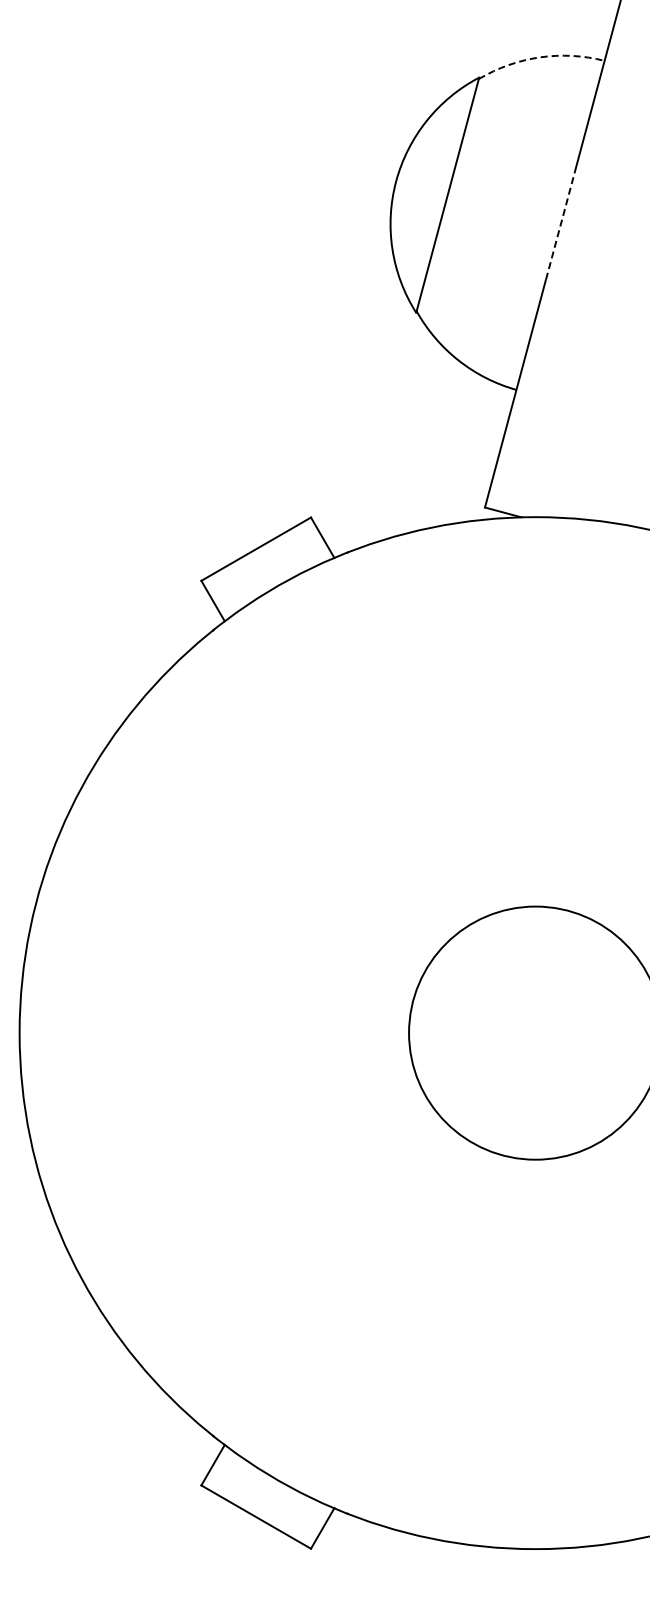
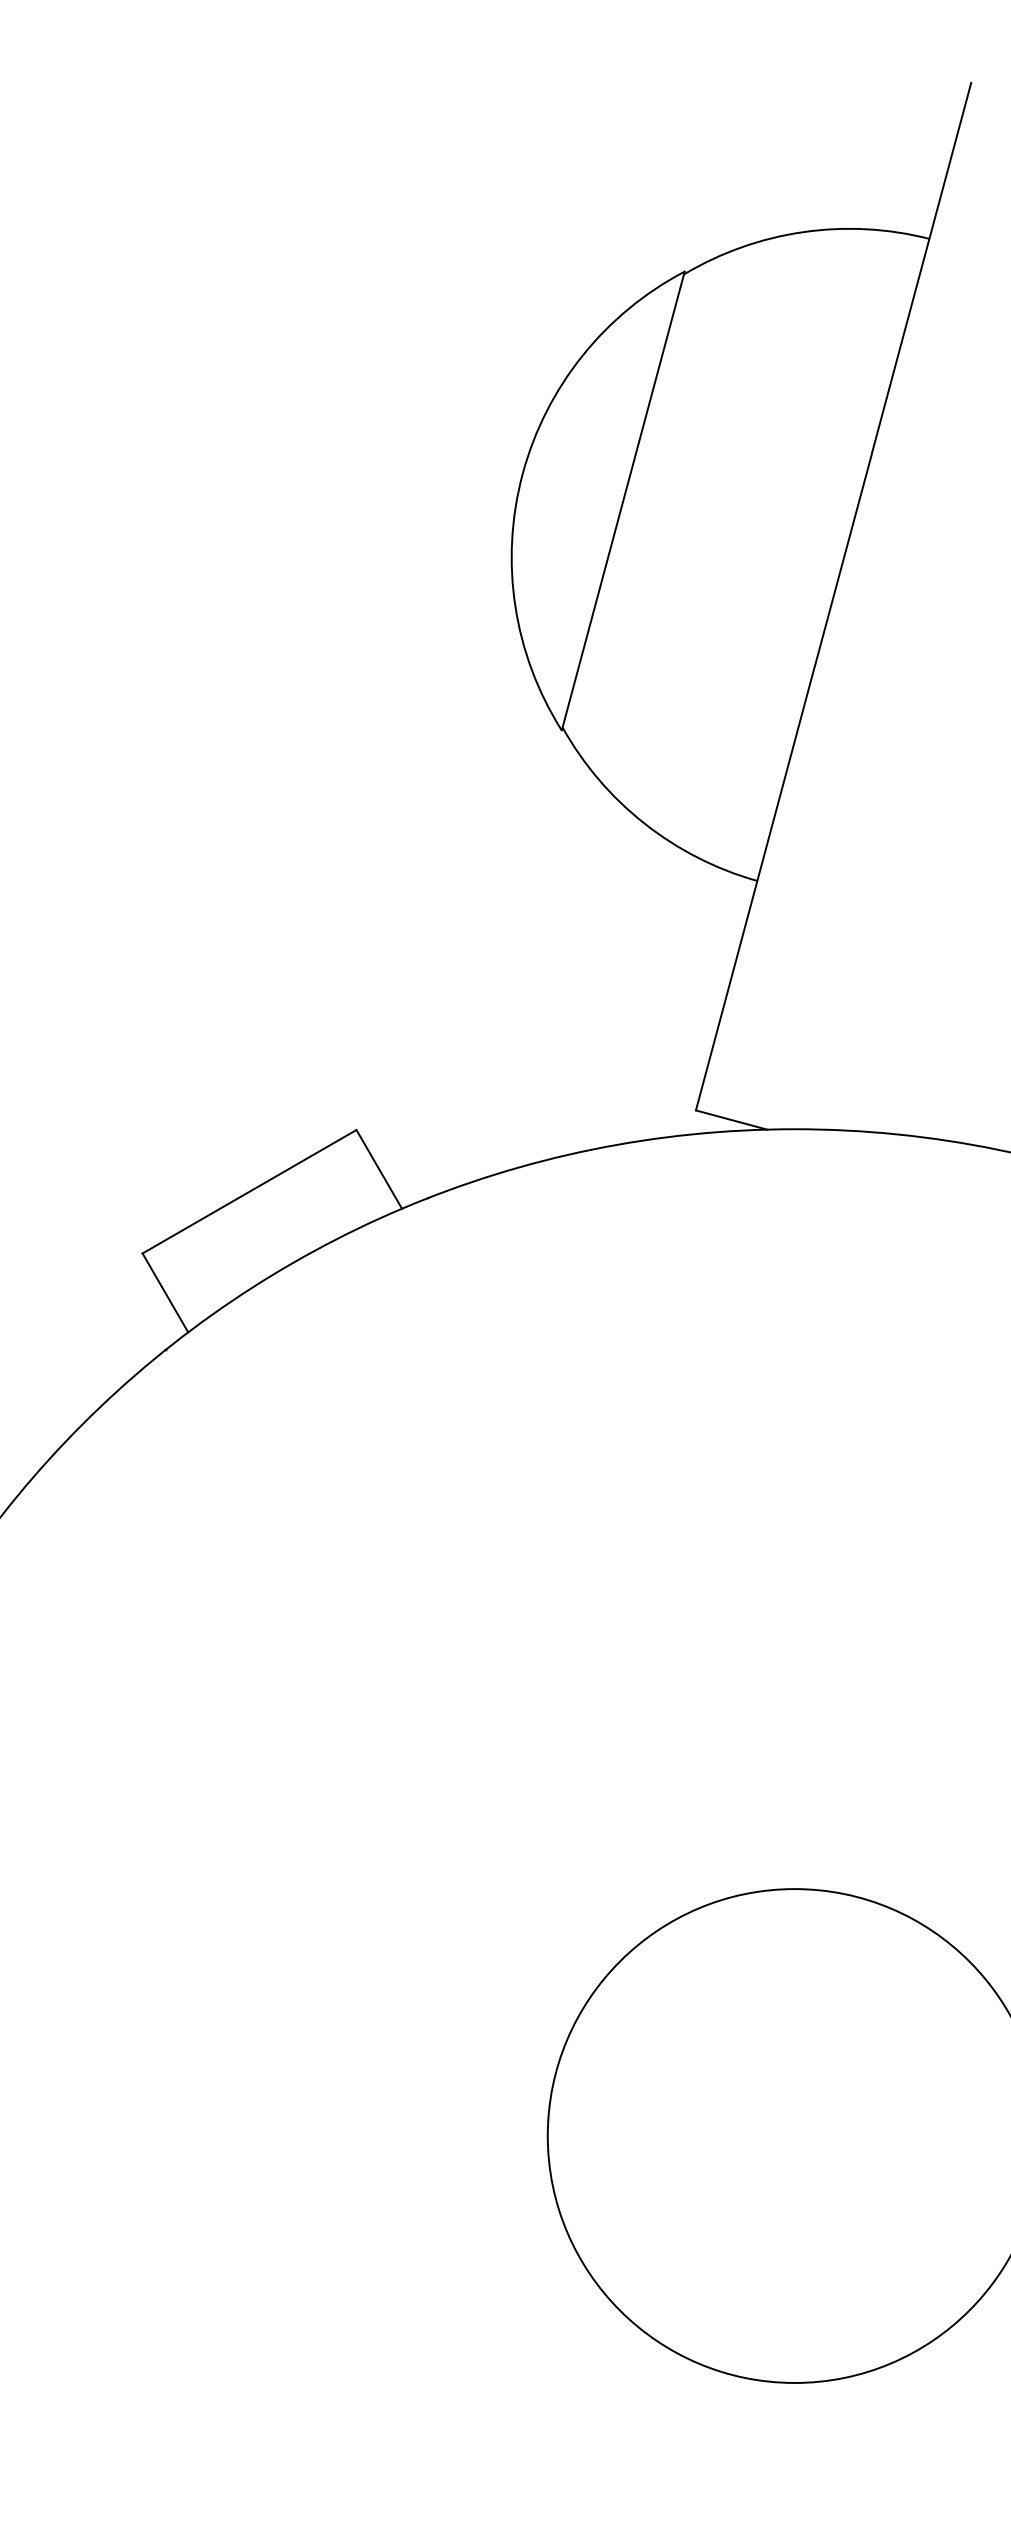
arc: (539, 57) -> (802, 232), dashed -> solid
line: (560, 224) -> (843, 558), dashed -> solid

